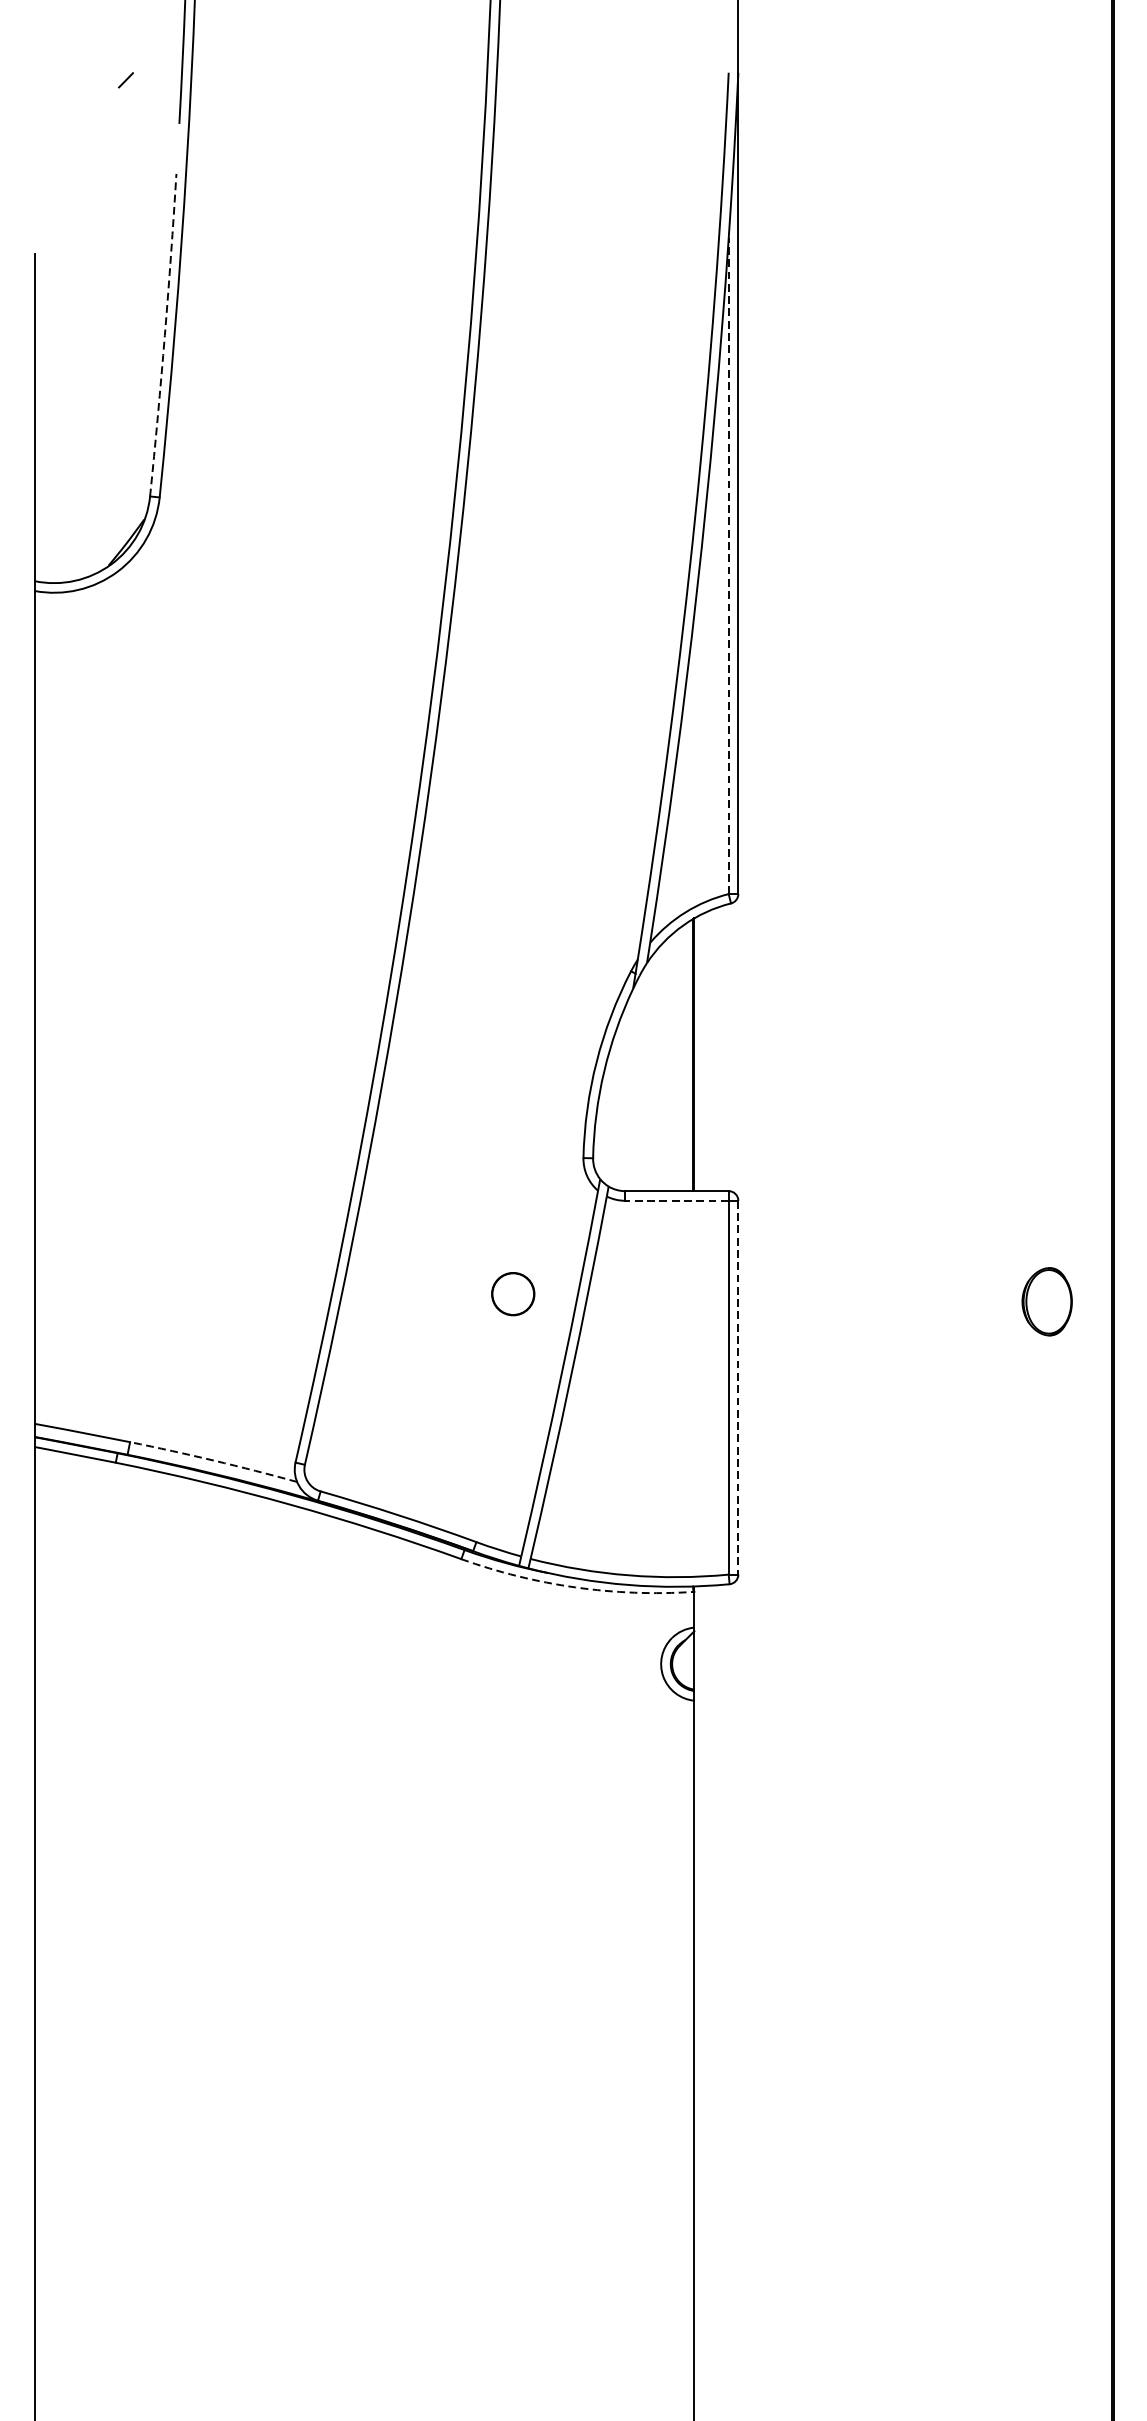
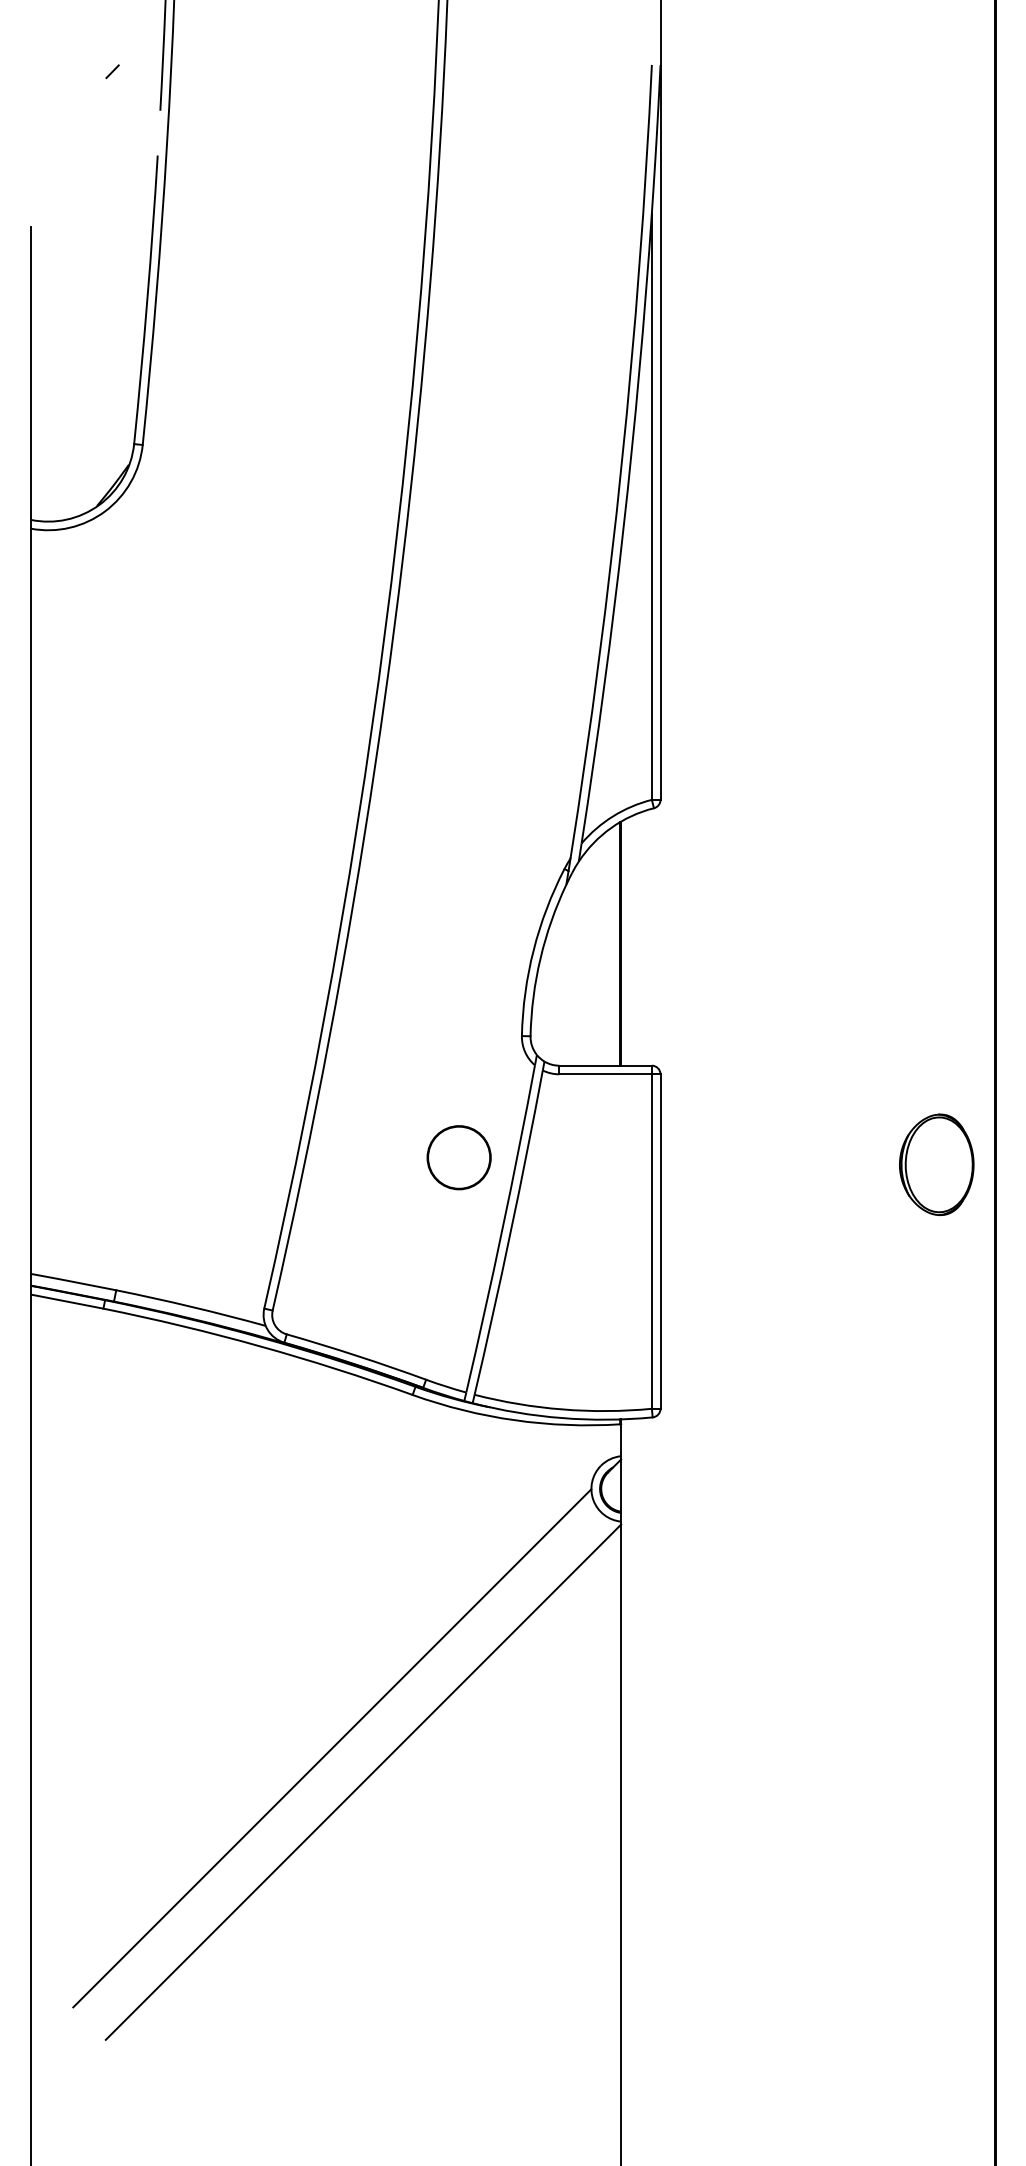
arc: (165, 334) -> (147, 299), dashed -> solid
line: (728, 566) -> (651, 506), dashed -> solid
line: (676, 1201) -> (605, 1074), dashed -> solid
circle: (512, 1293) -> (458, 1157), size x1.67
part: (1046, 1301) -> (936, 1164), size x1.67
line: (738, 1388) -> (660, 1242), dashed -> solid
arc: (214, 1460) -> (191, 1306), dashed -> solid
arc: (575, 1587) -> (514, 1420), dashed -> solid
line: (371, 1954) -> (332, 1748), added
line: (406, 1991) -> (363, 1781), added

